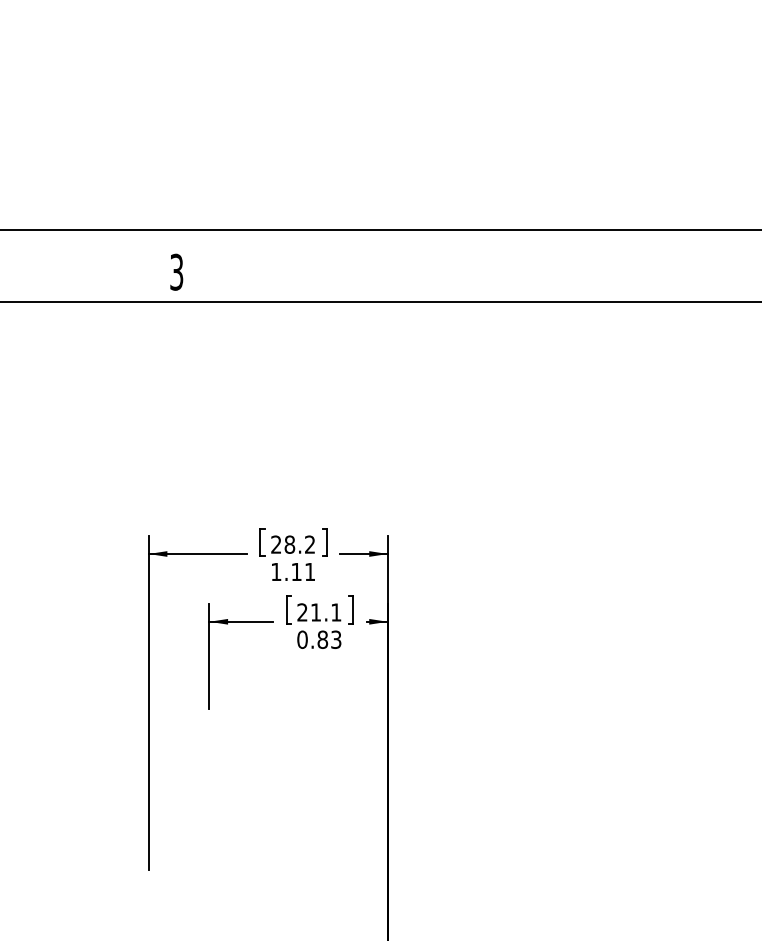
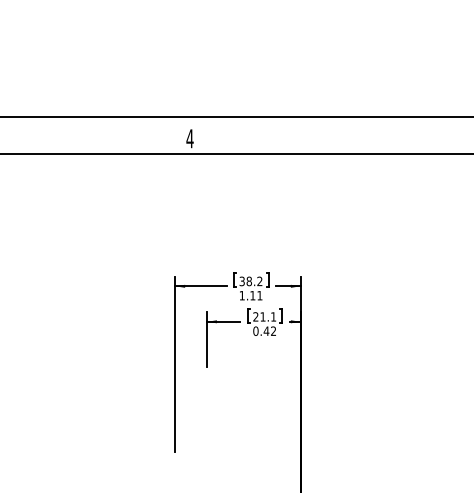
text: (175, 271) -> (189, 138), 3 -> 4
text: (274, 544) -> (241, 281), 28.2 -> 38.2
text: (328, 638) -> (269, 330), 0.83 -> 0.42

